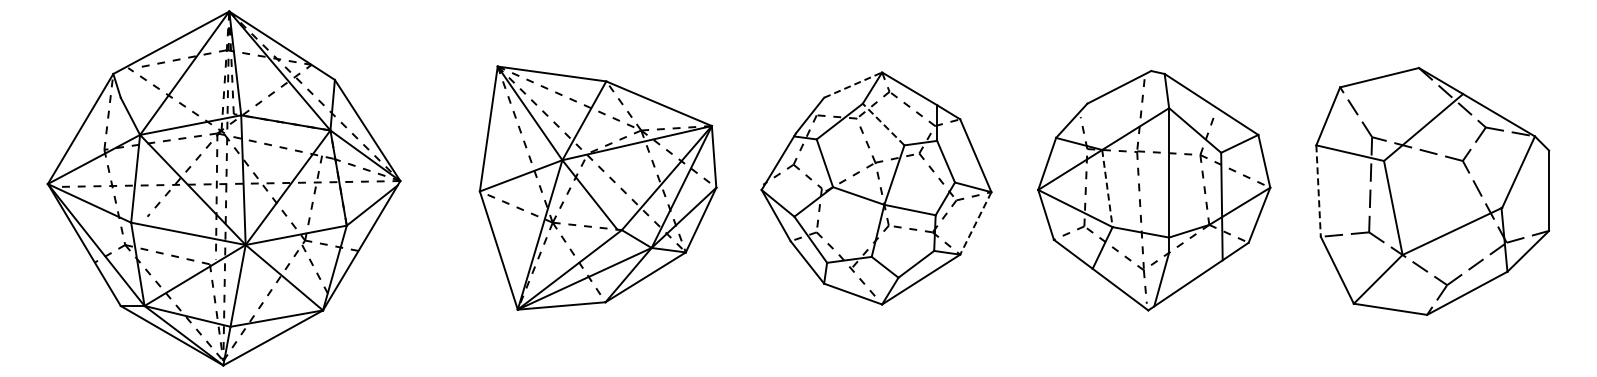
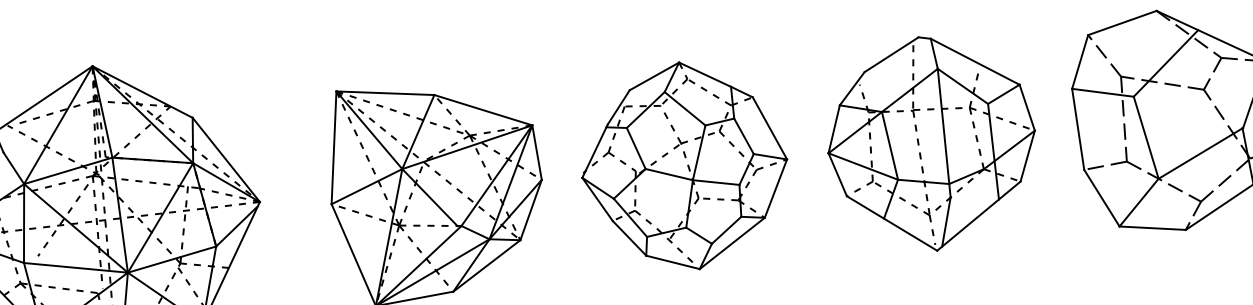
line: (853, 85) -> (654, 76), dashed -> solid
line: (883, 124) -> (684, 108), dashed -> solid
line: (1107, 188) -> (890, 145), dashed -> solid
line: (1318, 191) -> (1078, 129), dashed -> solid
line: (975, 223) -> (775, 188), dashed -> solid

